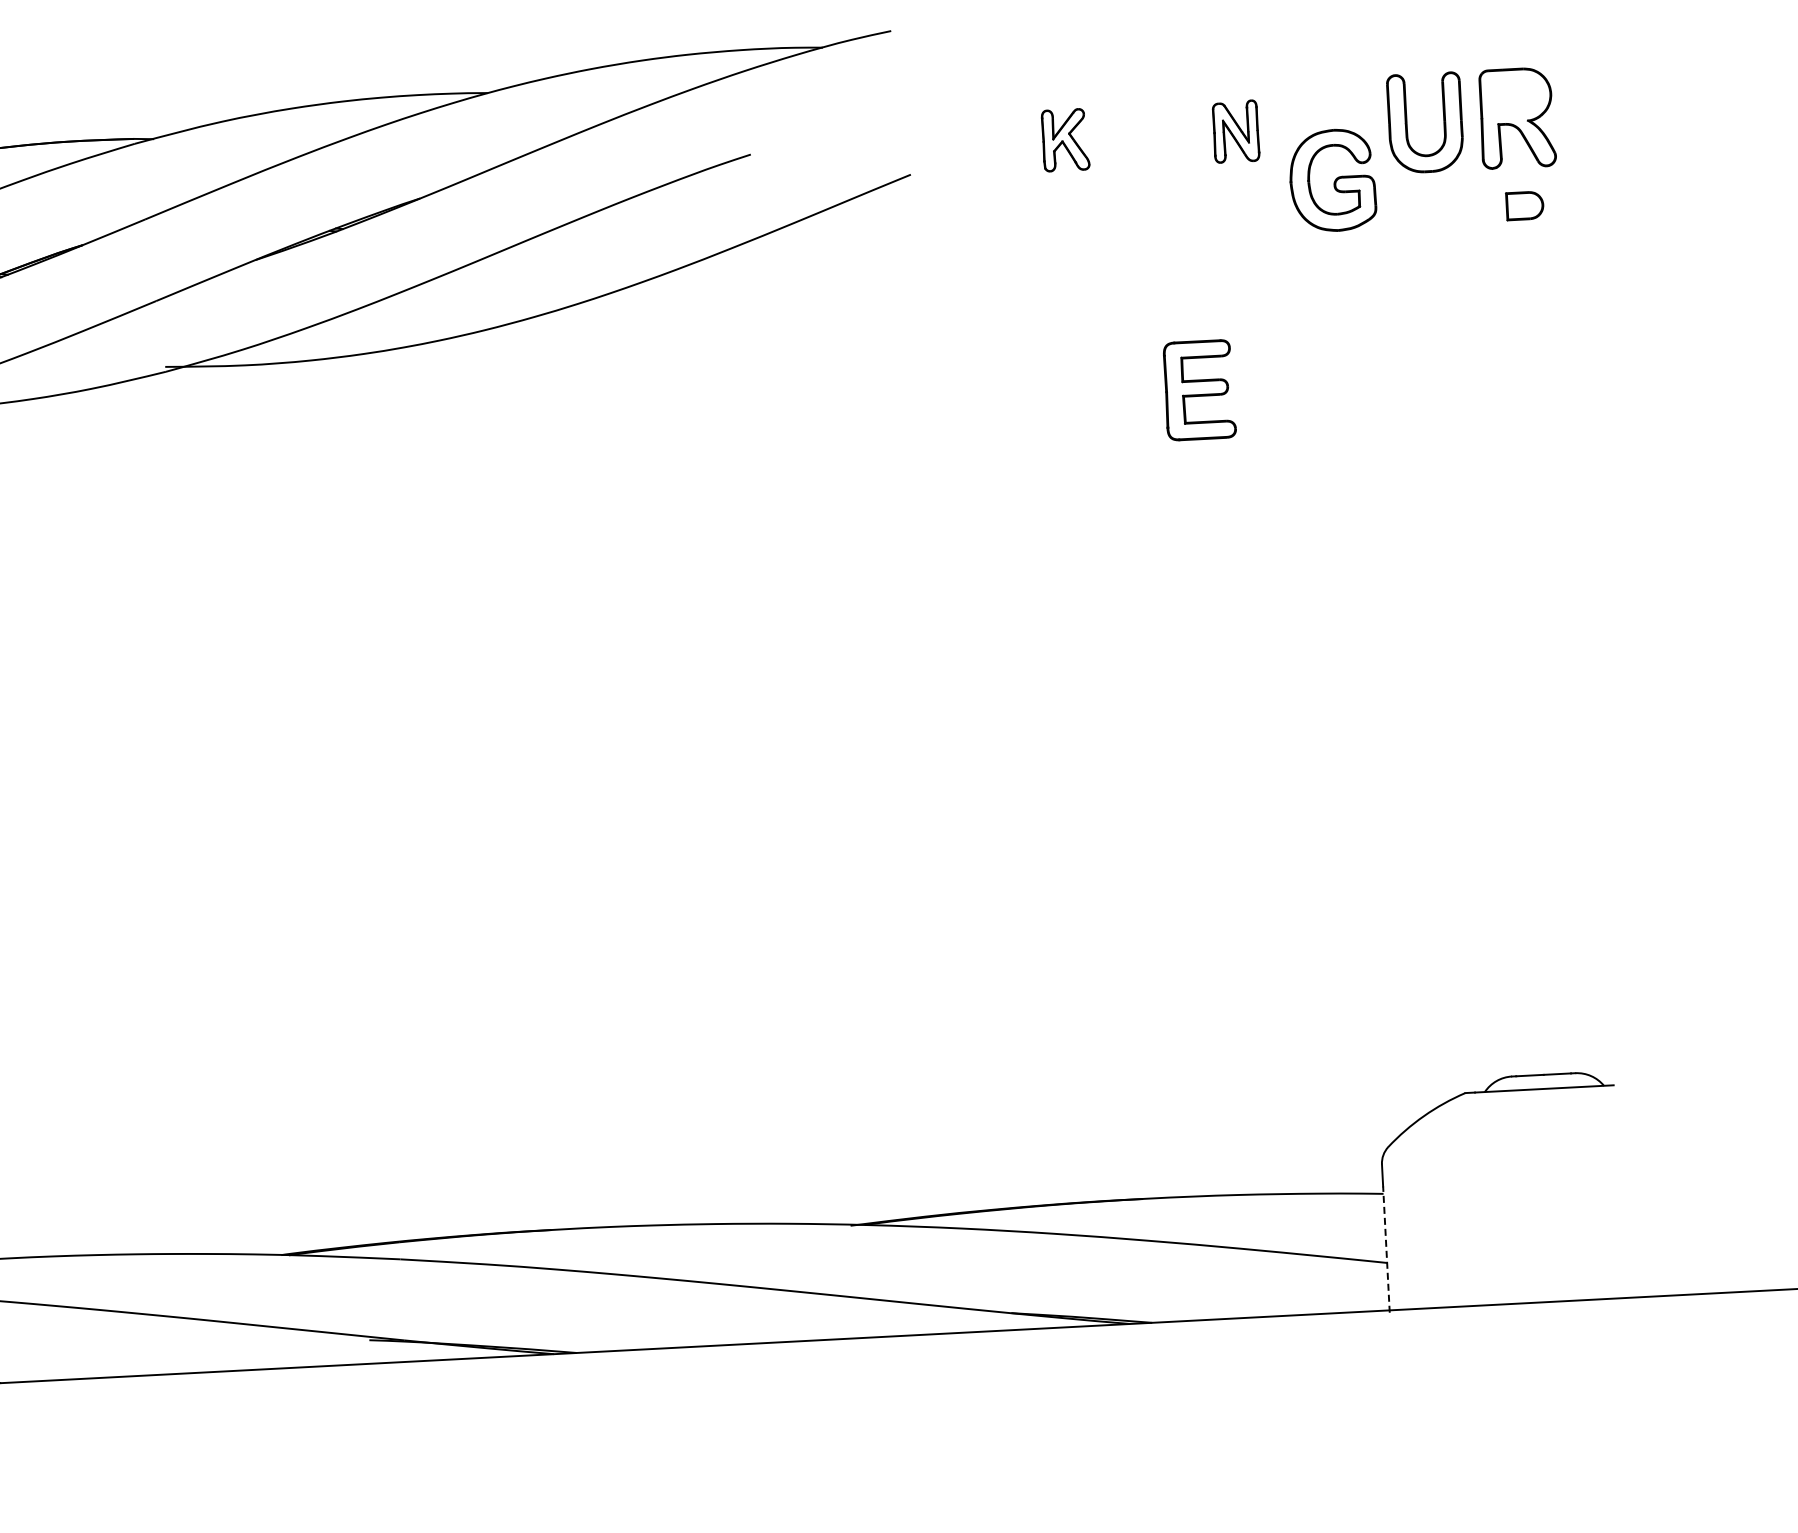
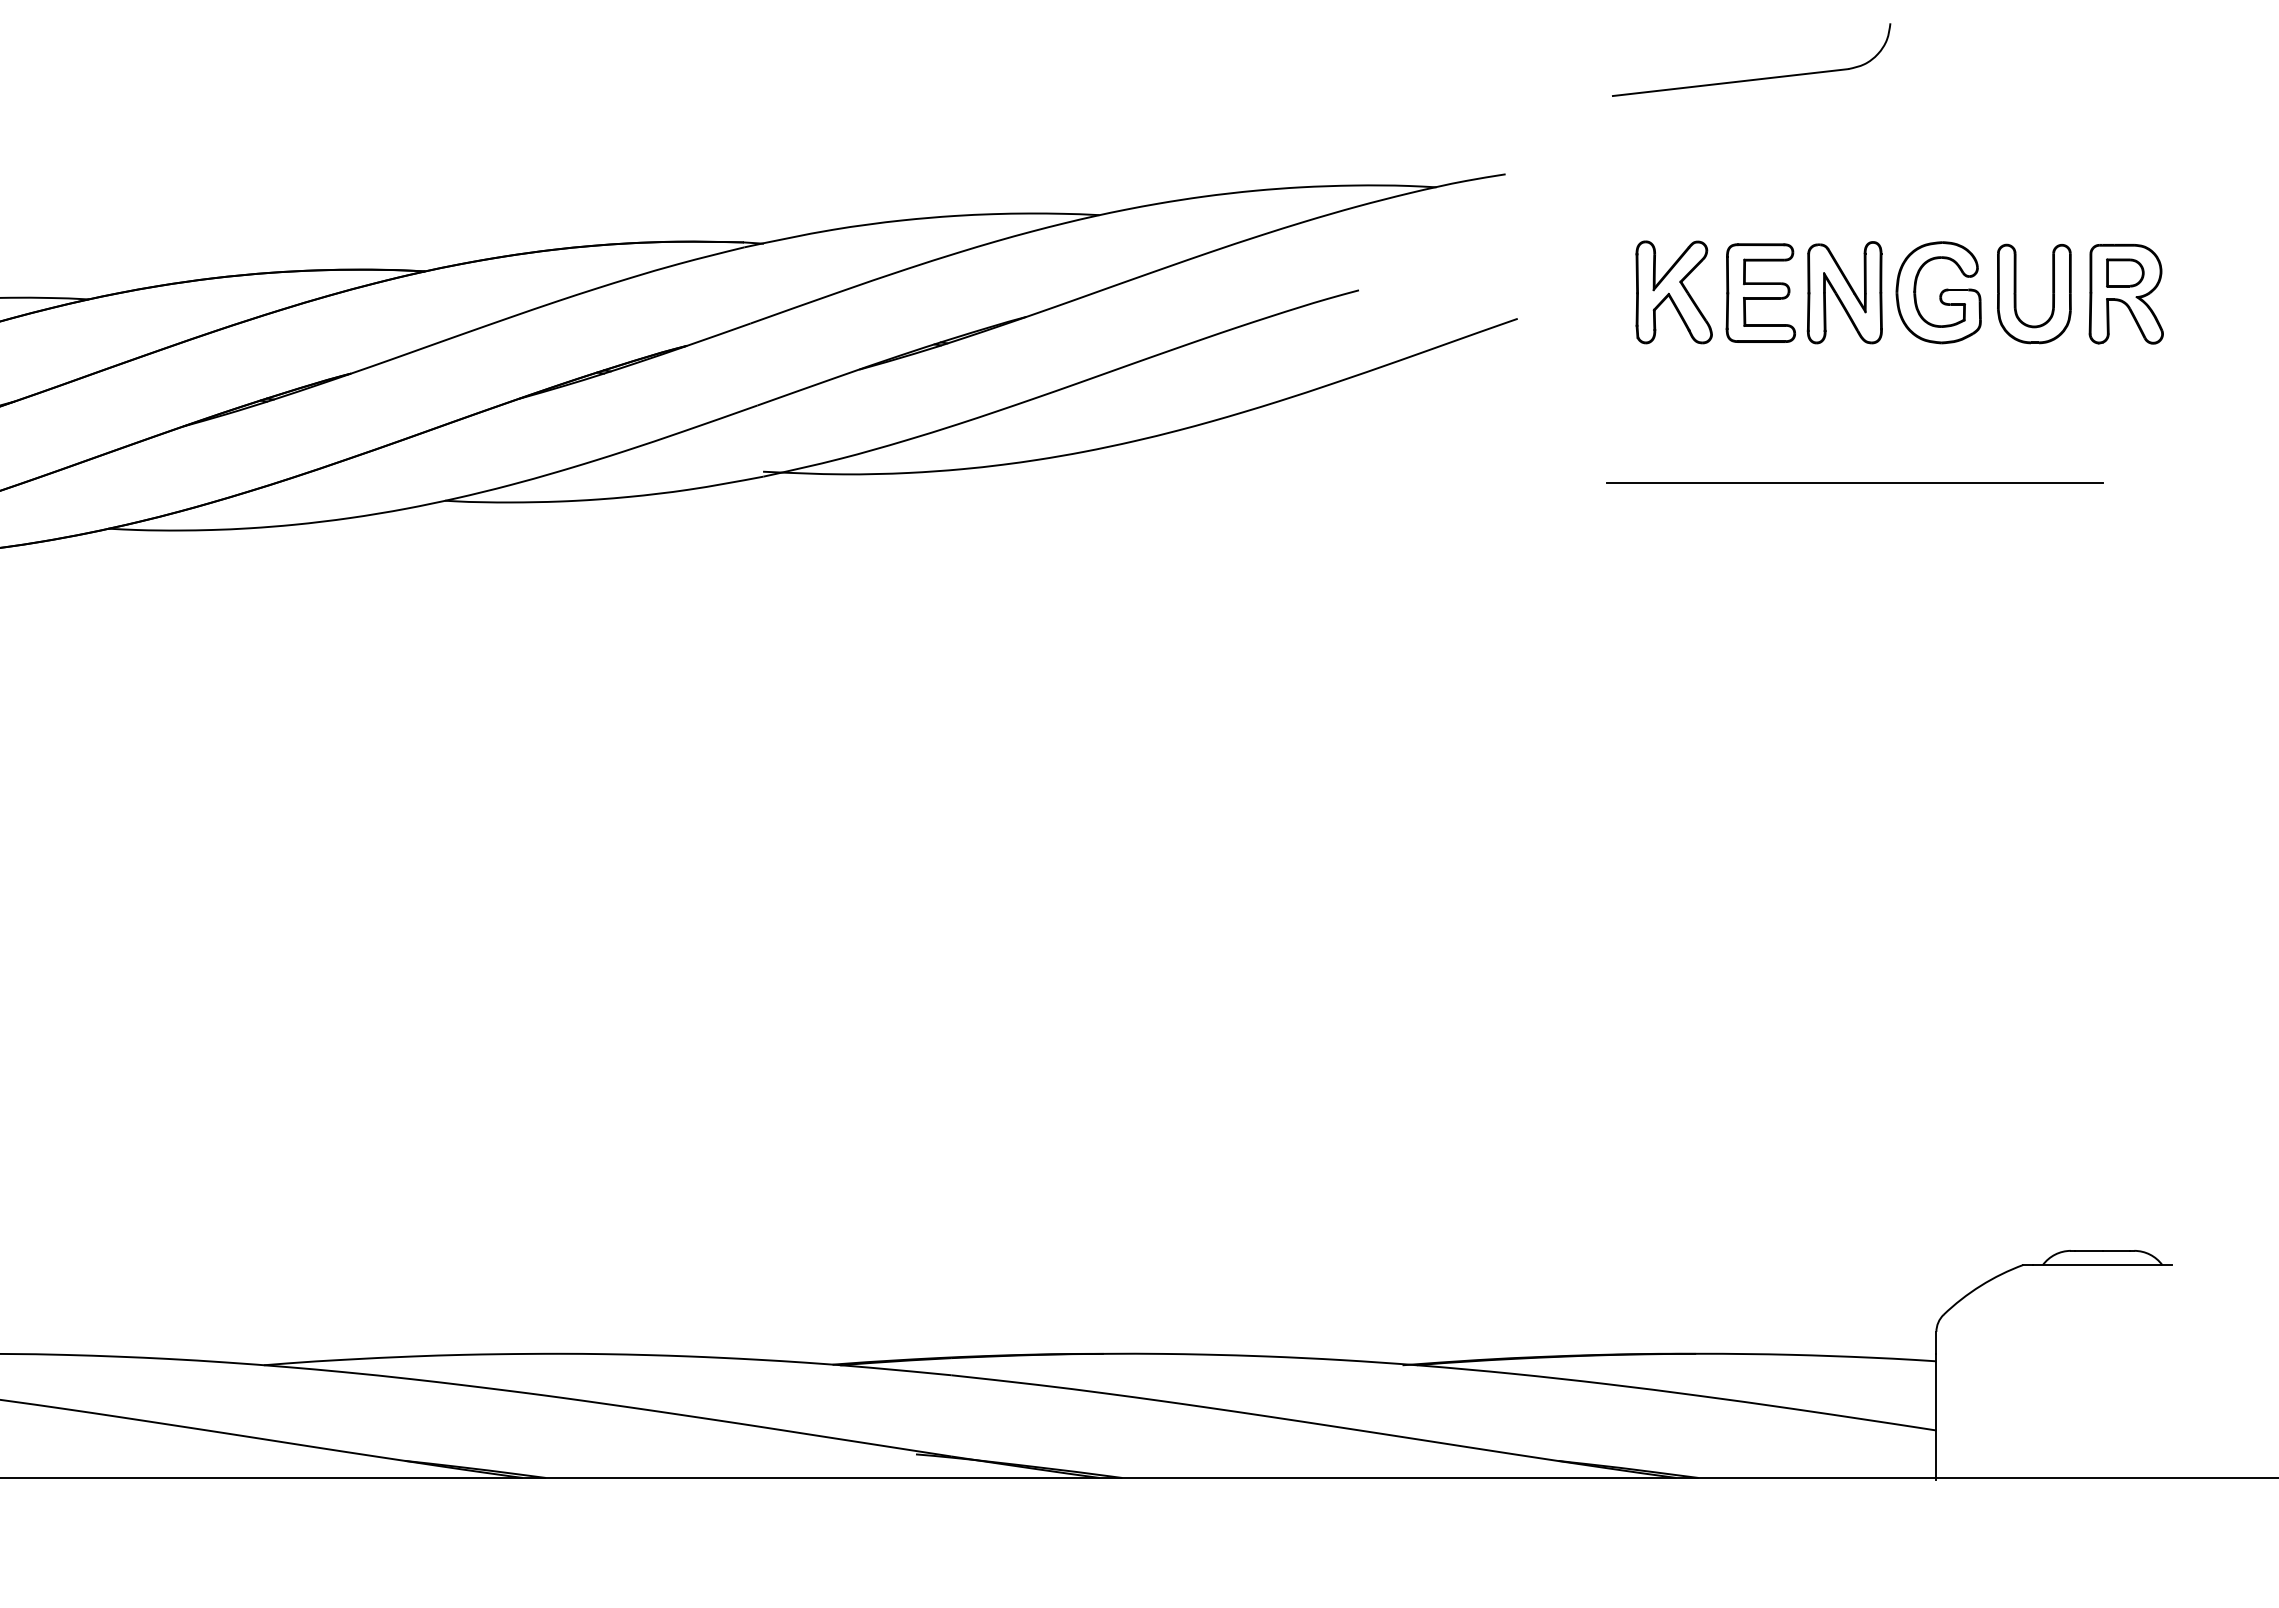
part: (1235, 131) -> (1844, 292), size x1.67
part: (1065, 140) -> (1673, 292), size x1.67
part: (1332, 180) -> (1938, 292), moved
part: (1525, 205) -> (2125, 272), moved
line: (1255, 321) -> (1854, 483), added
part: (1199, 389) -> (1760, 292), moved
line: (1386, 1248) -> (1936, 1416), dashed -> solid

